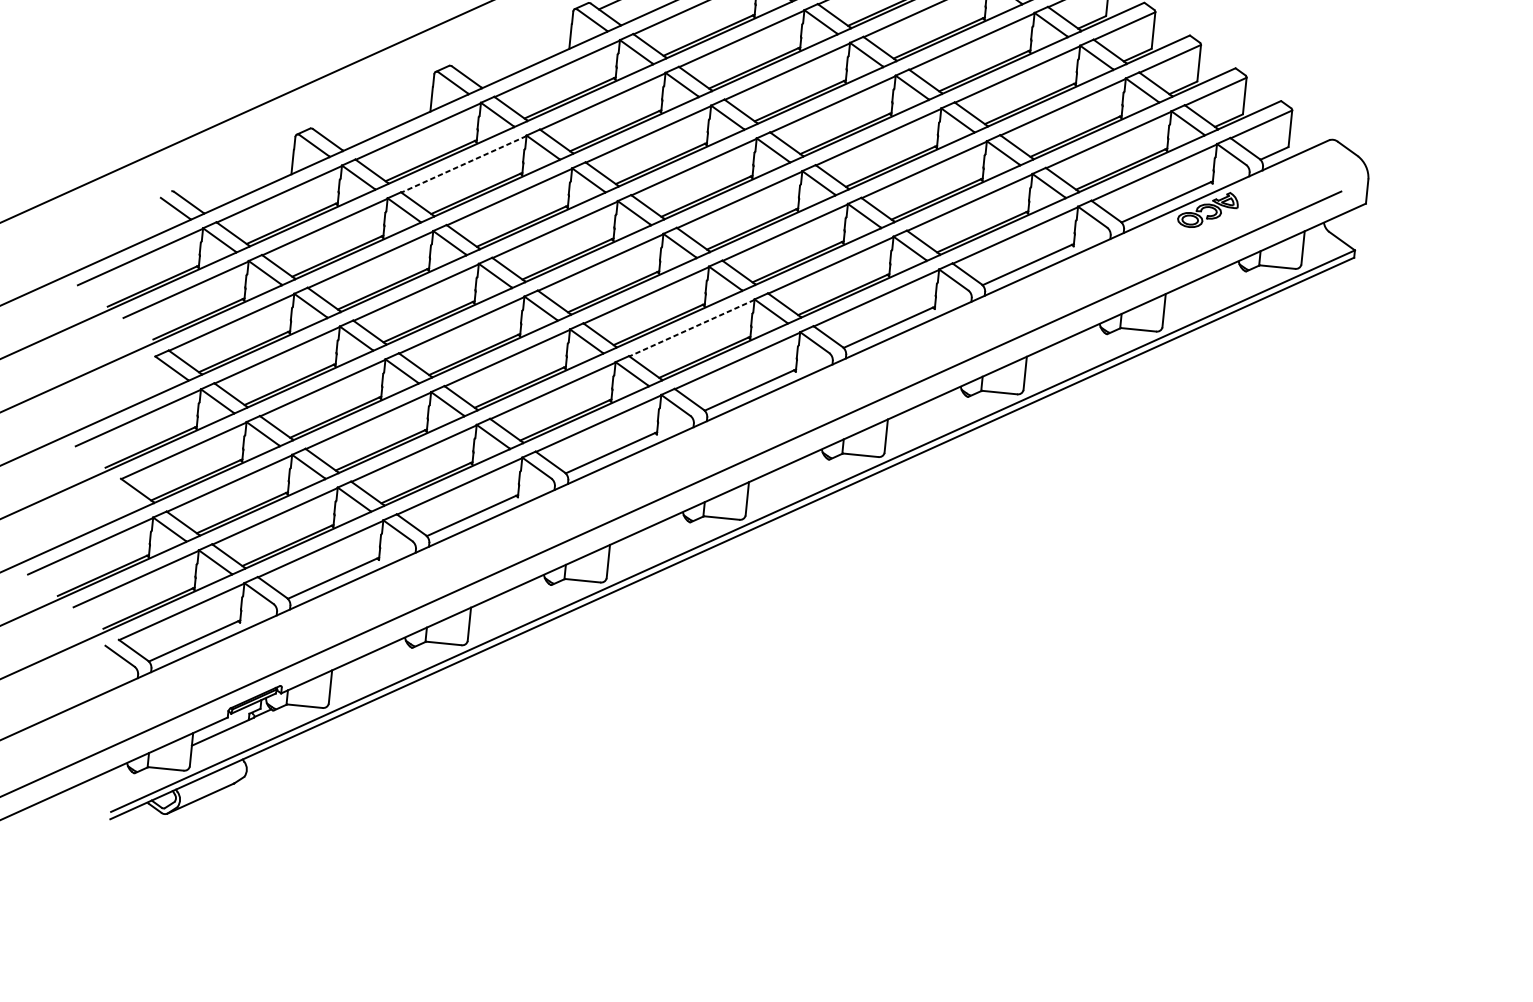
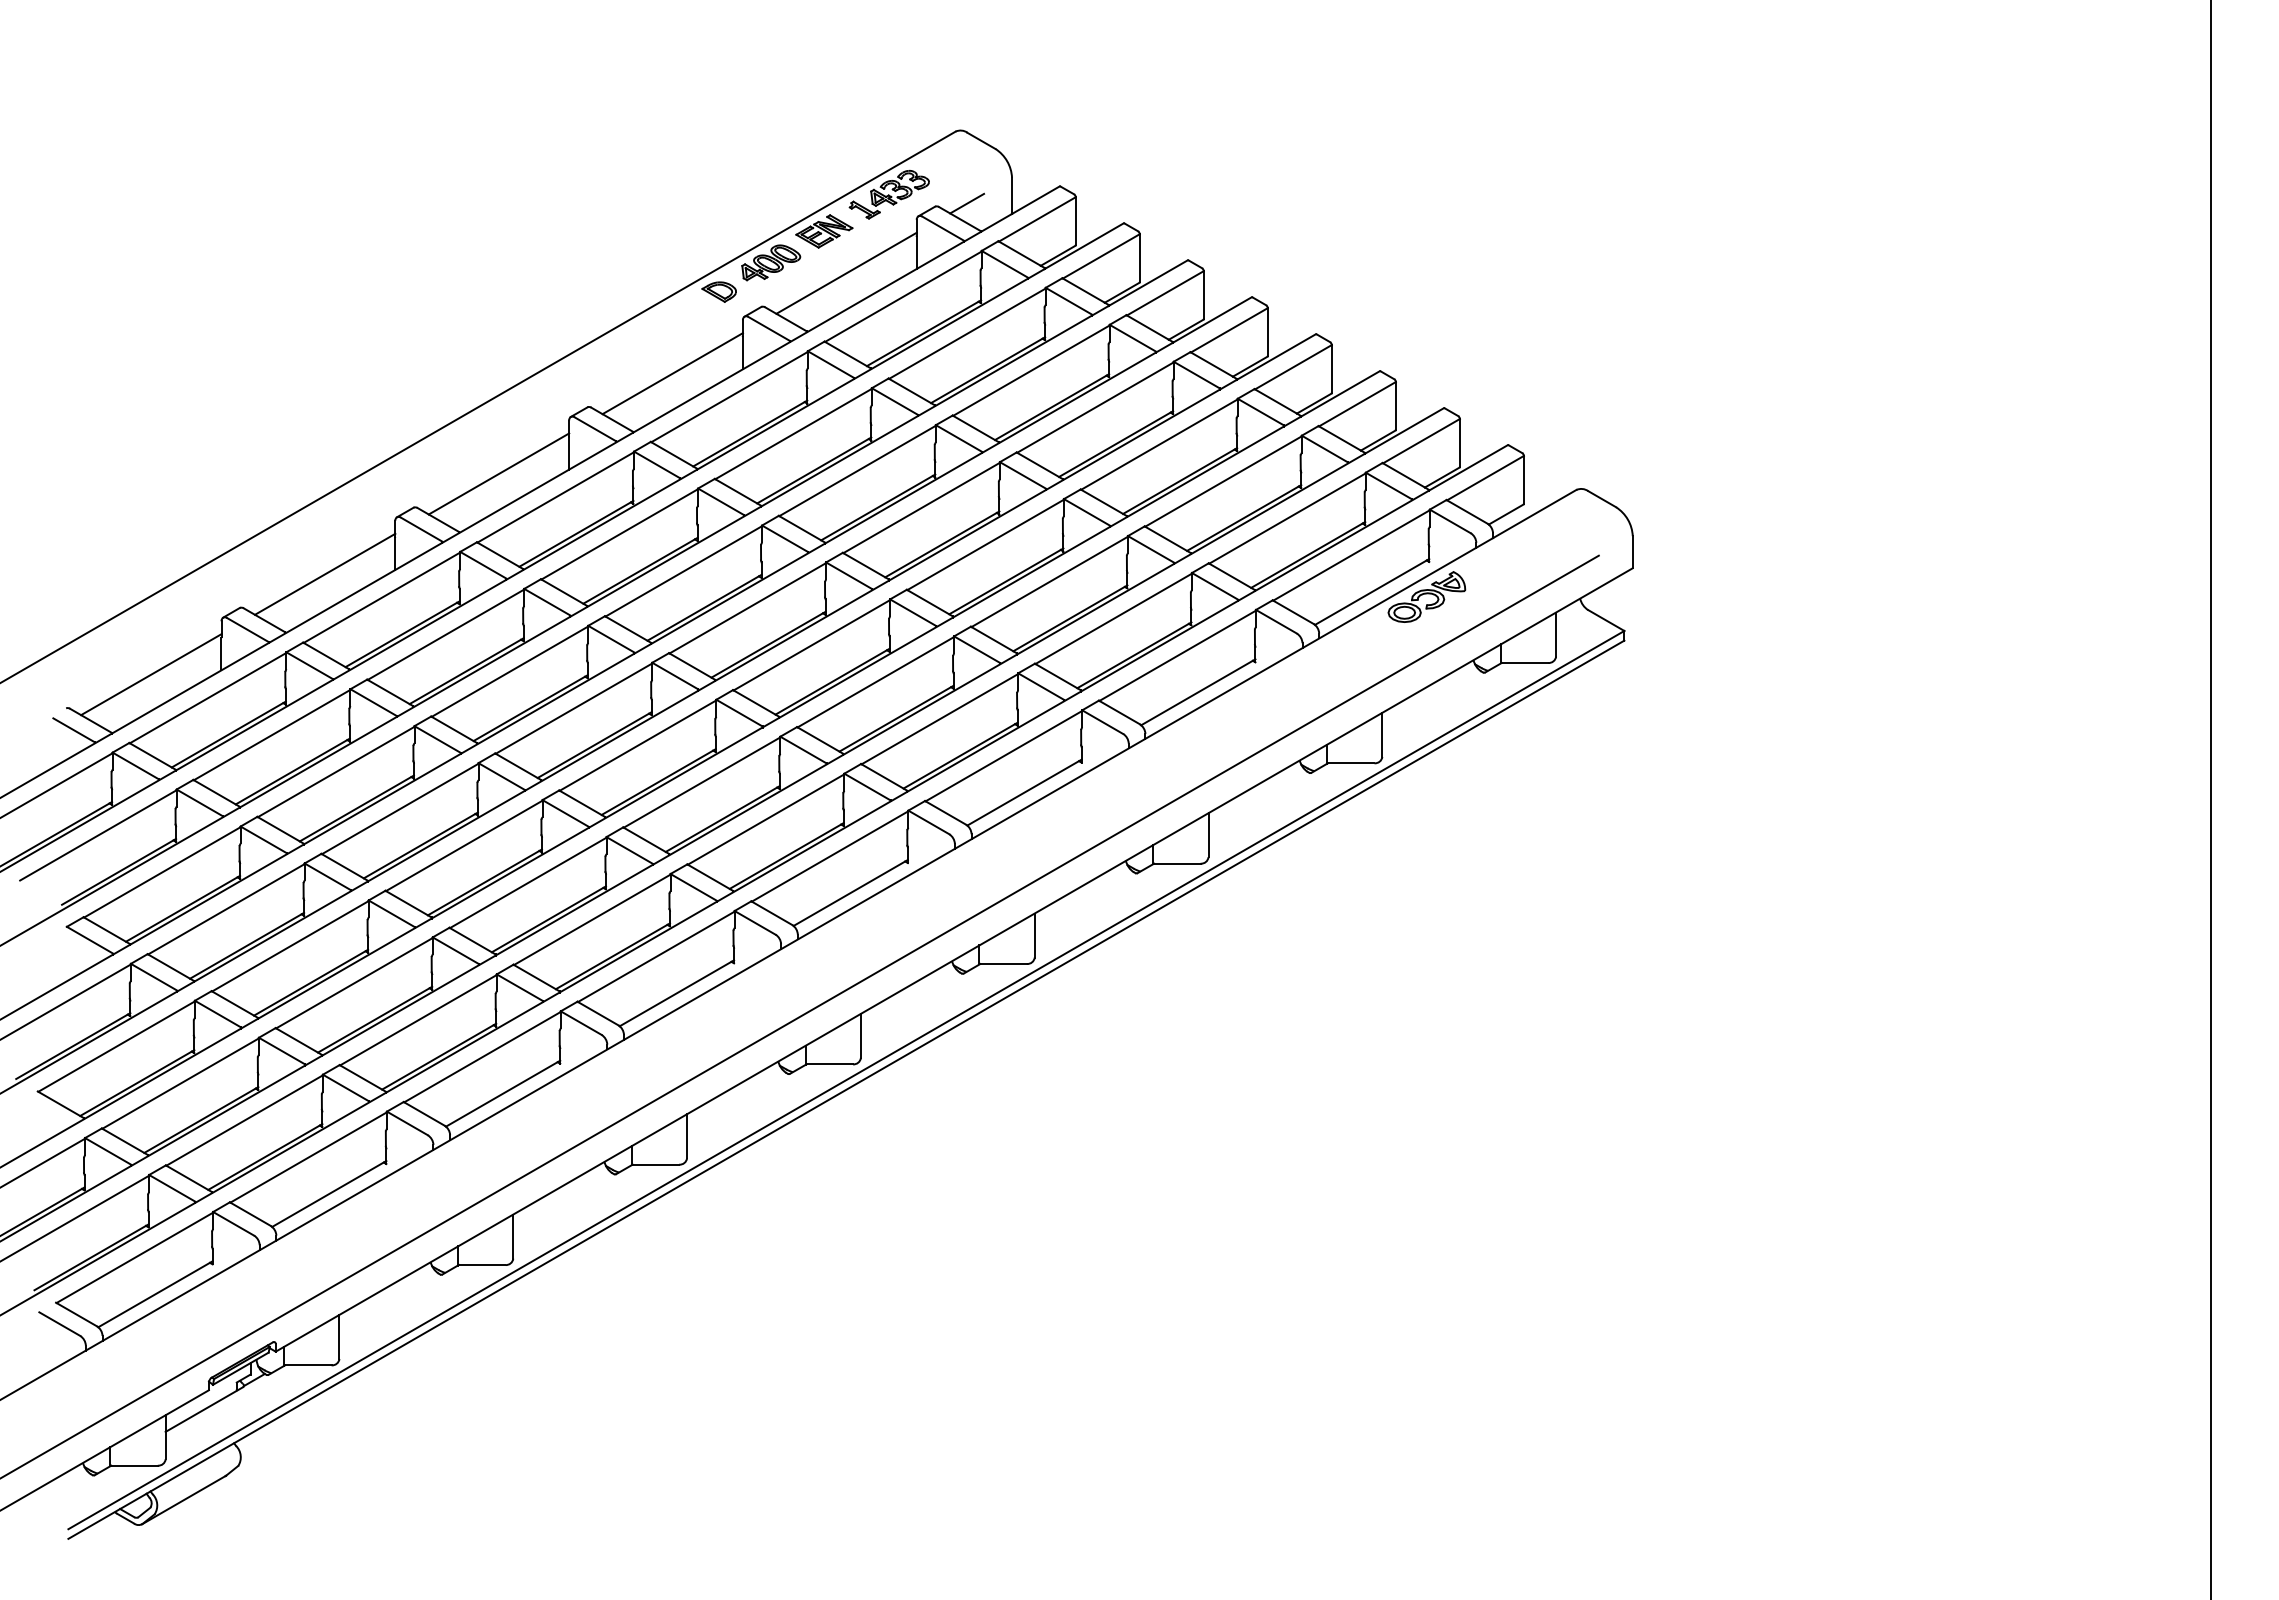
line: (515, 46) -> (498, 473), added
line: (376, 108) -> (324, 573), added
line: (463, 164) -> (445, 634), dashed -> solid
line: (238, 172) -> (151, 674), added
line: (691, 328) -> (765, 819), dashed -> solid

